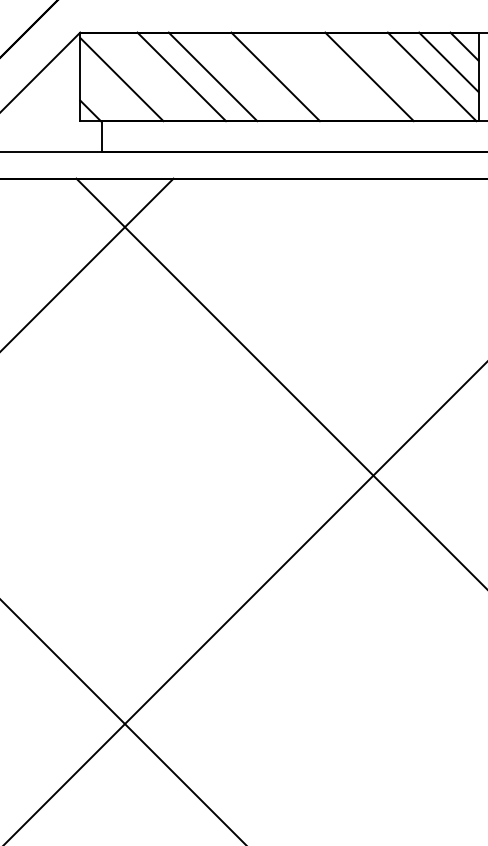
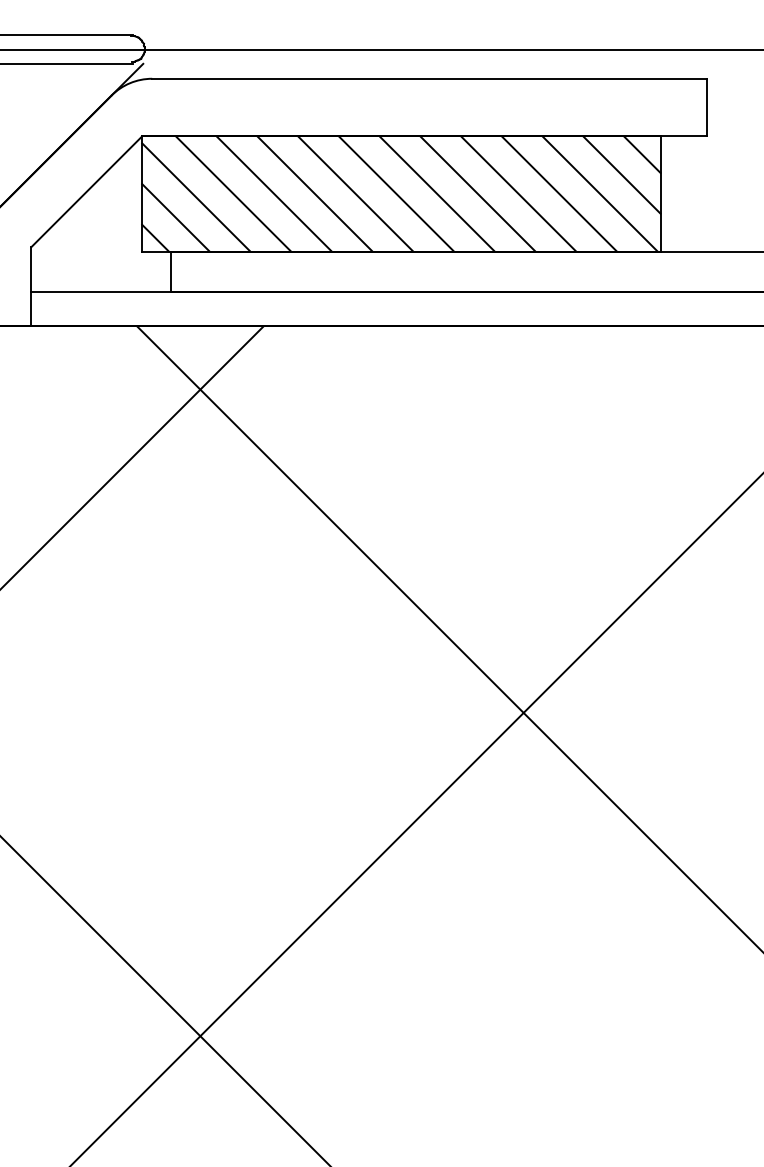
line: (150, 76) -> (233, 193), added
line: (244, 76) -> (355, 193), added
line: (306, 76) -> (436, 193), added
line: (337, 76) -> (477, 193), added
line: (400, 76) -> (558, 193), added
line: (105, 94) -> (175, 217), added

